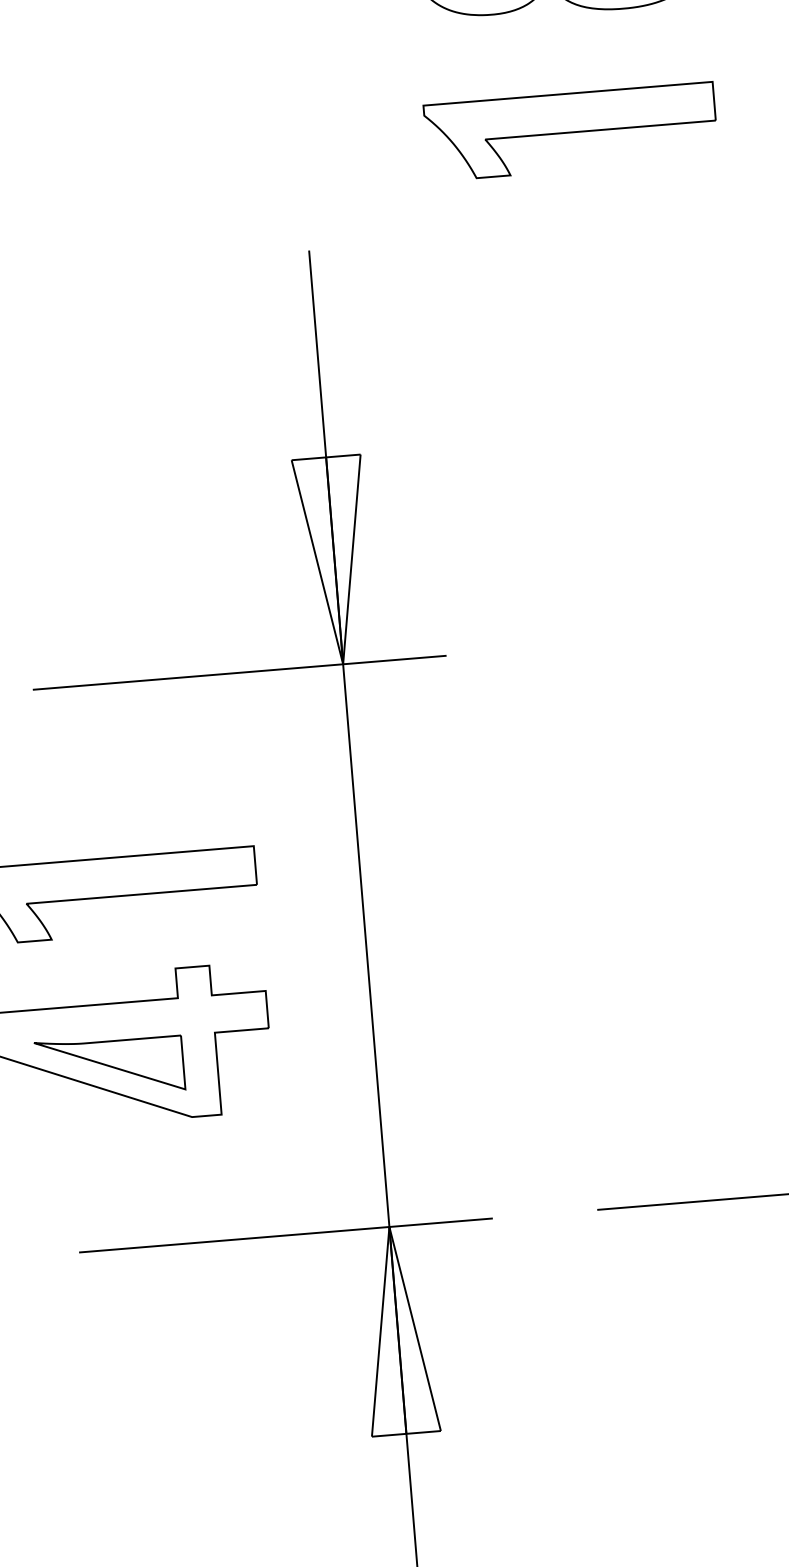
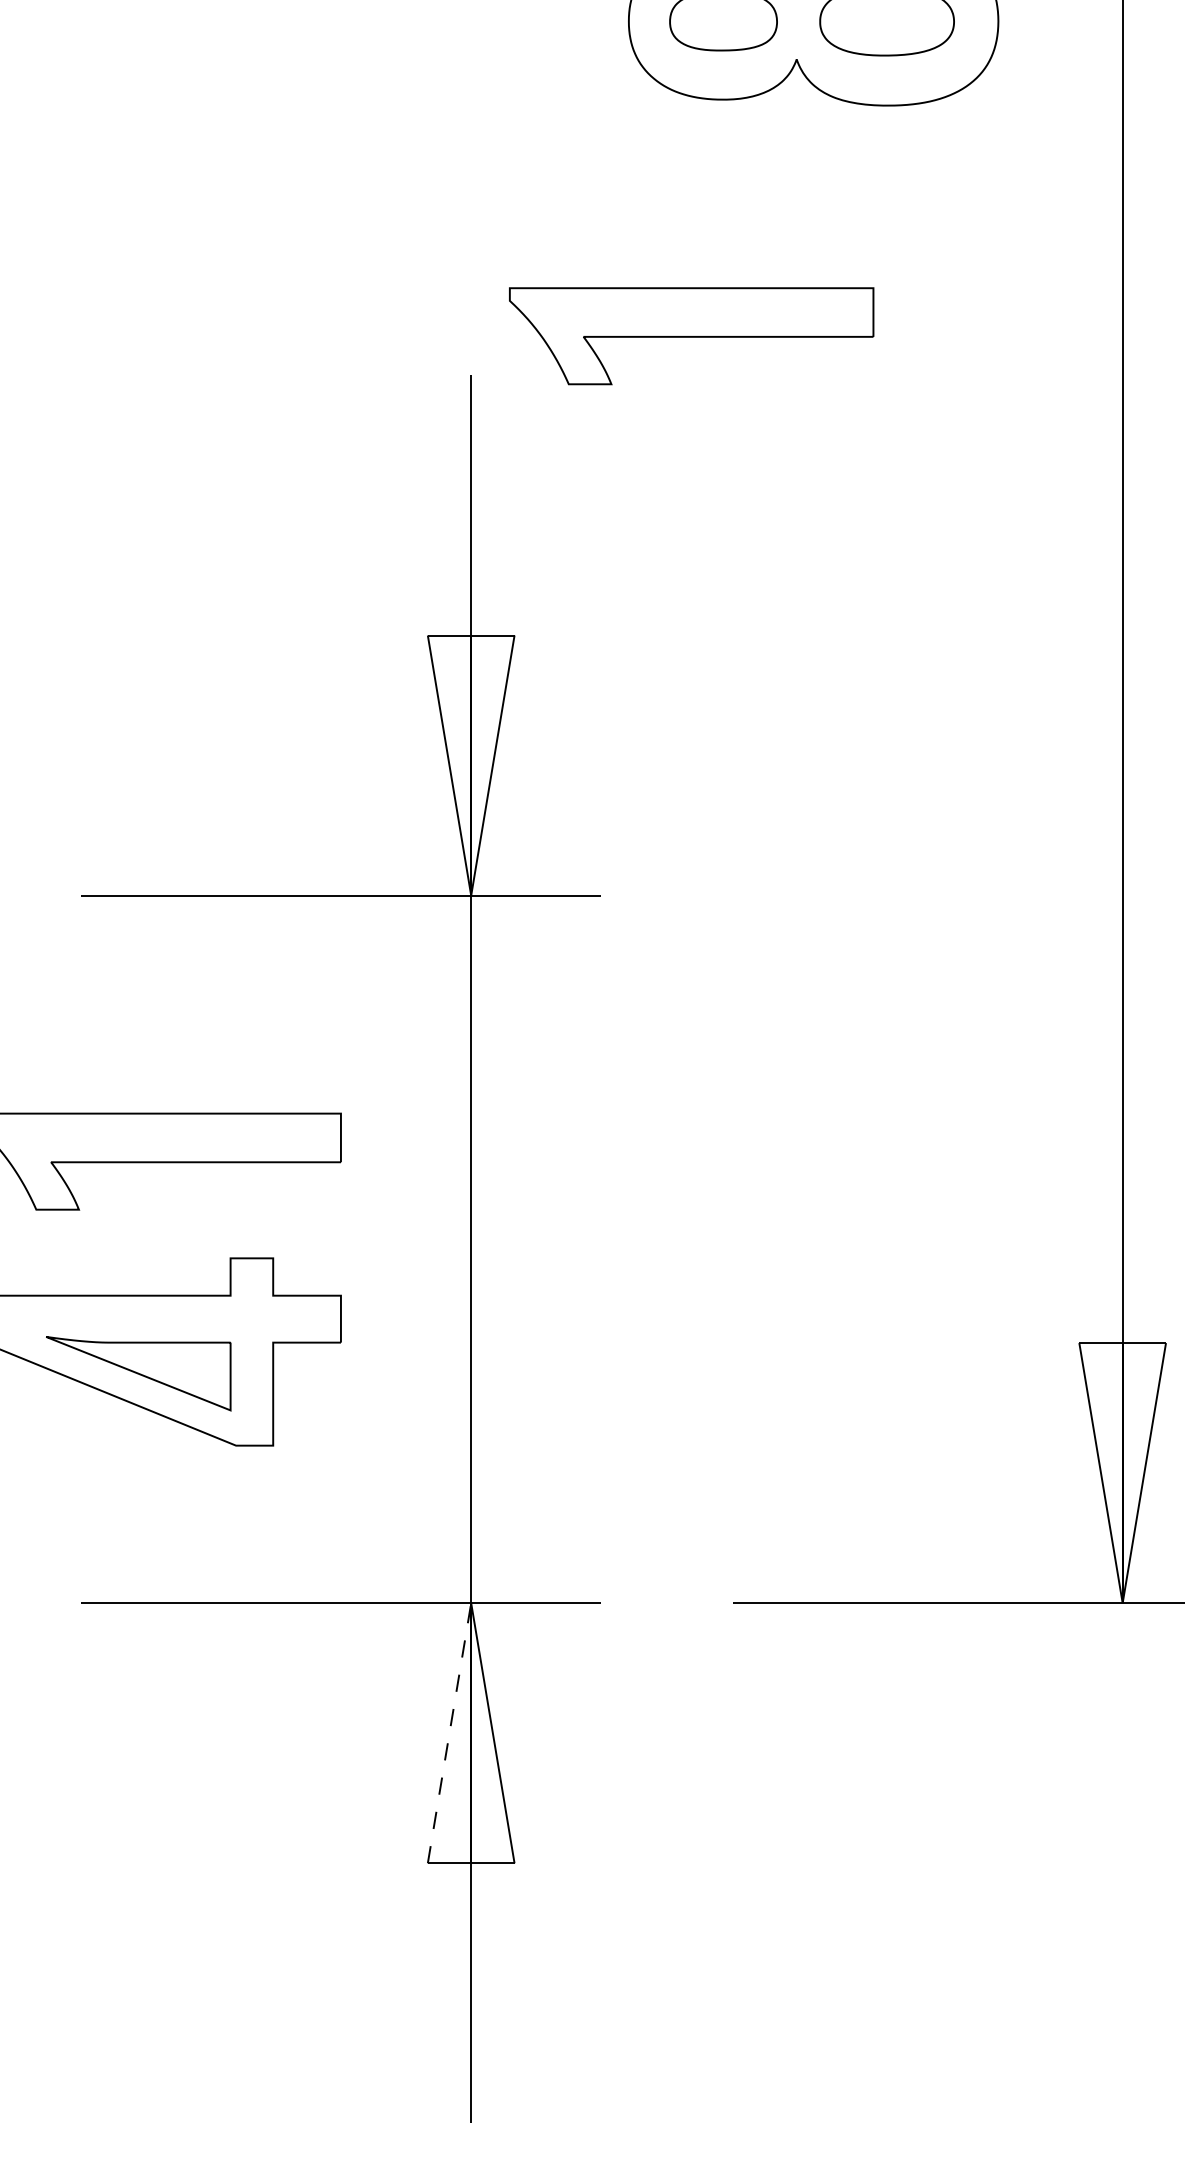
part: (571, 132) -> (691, 336), moved
line: (380, 1332) -> (449, 1733), solid -> dashed

